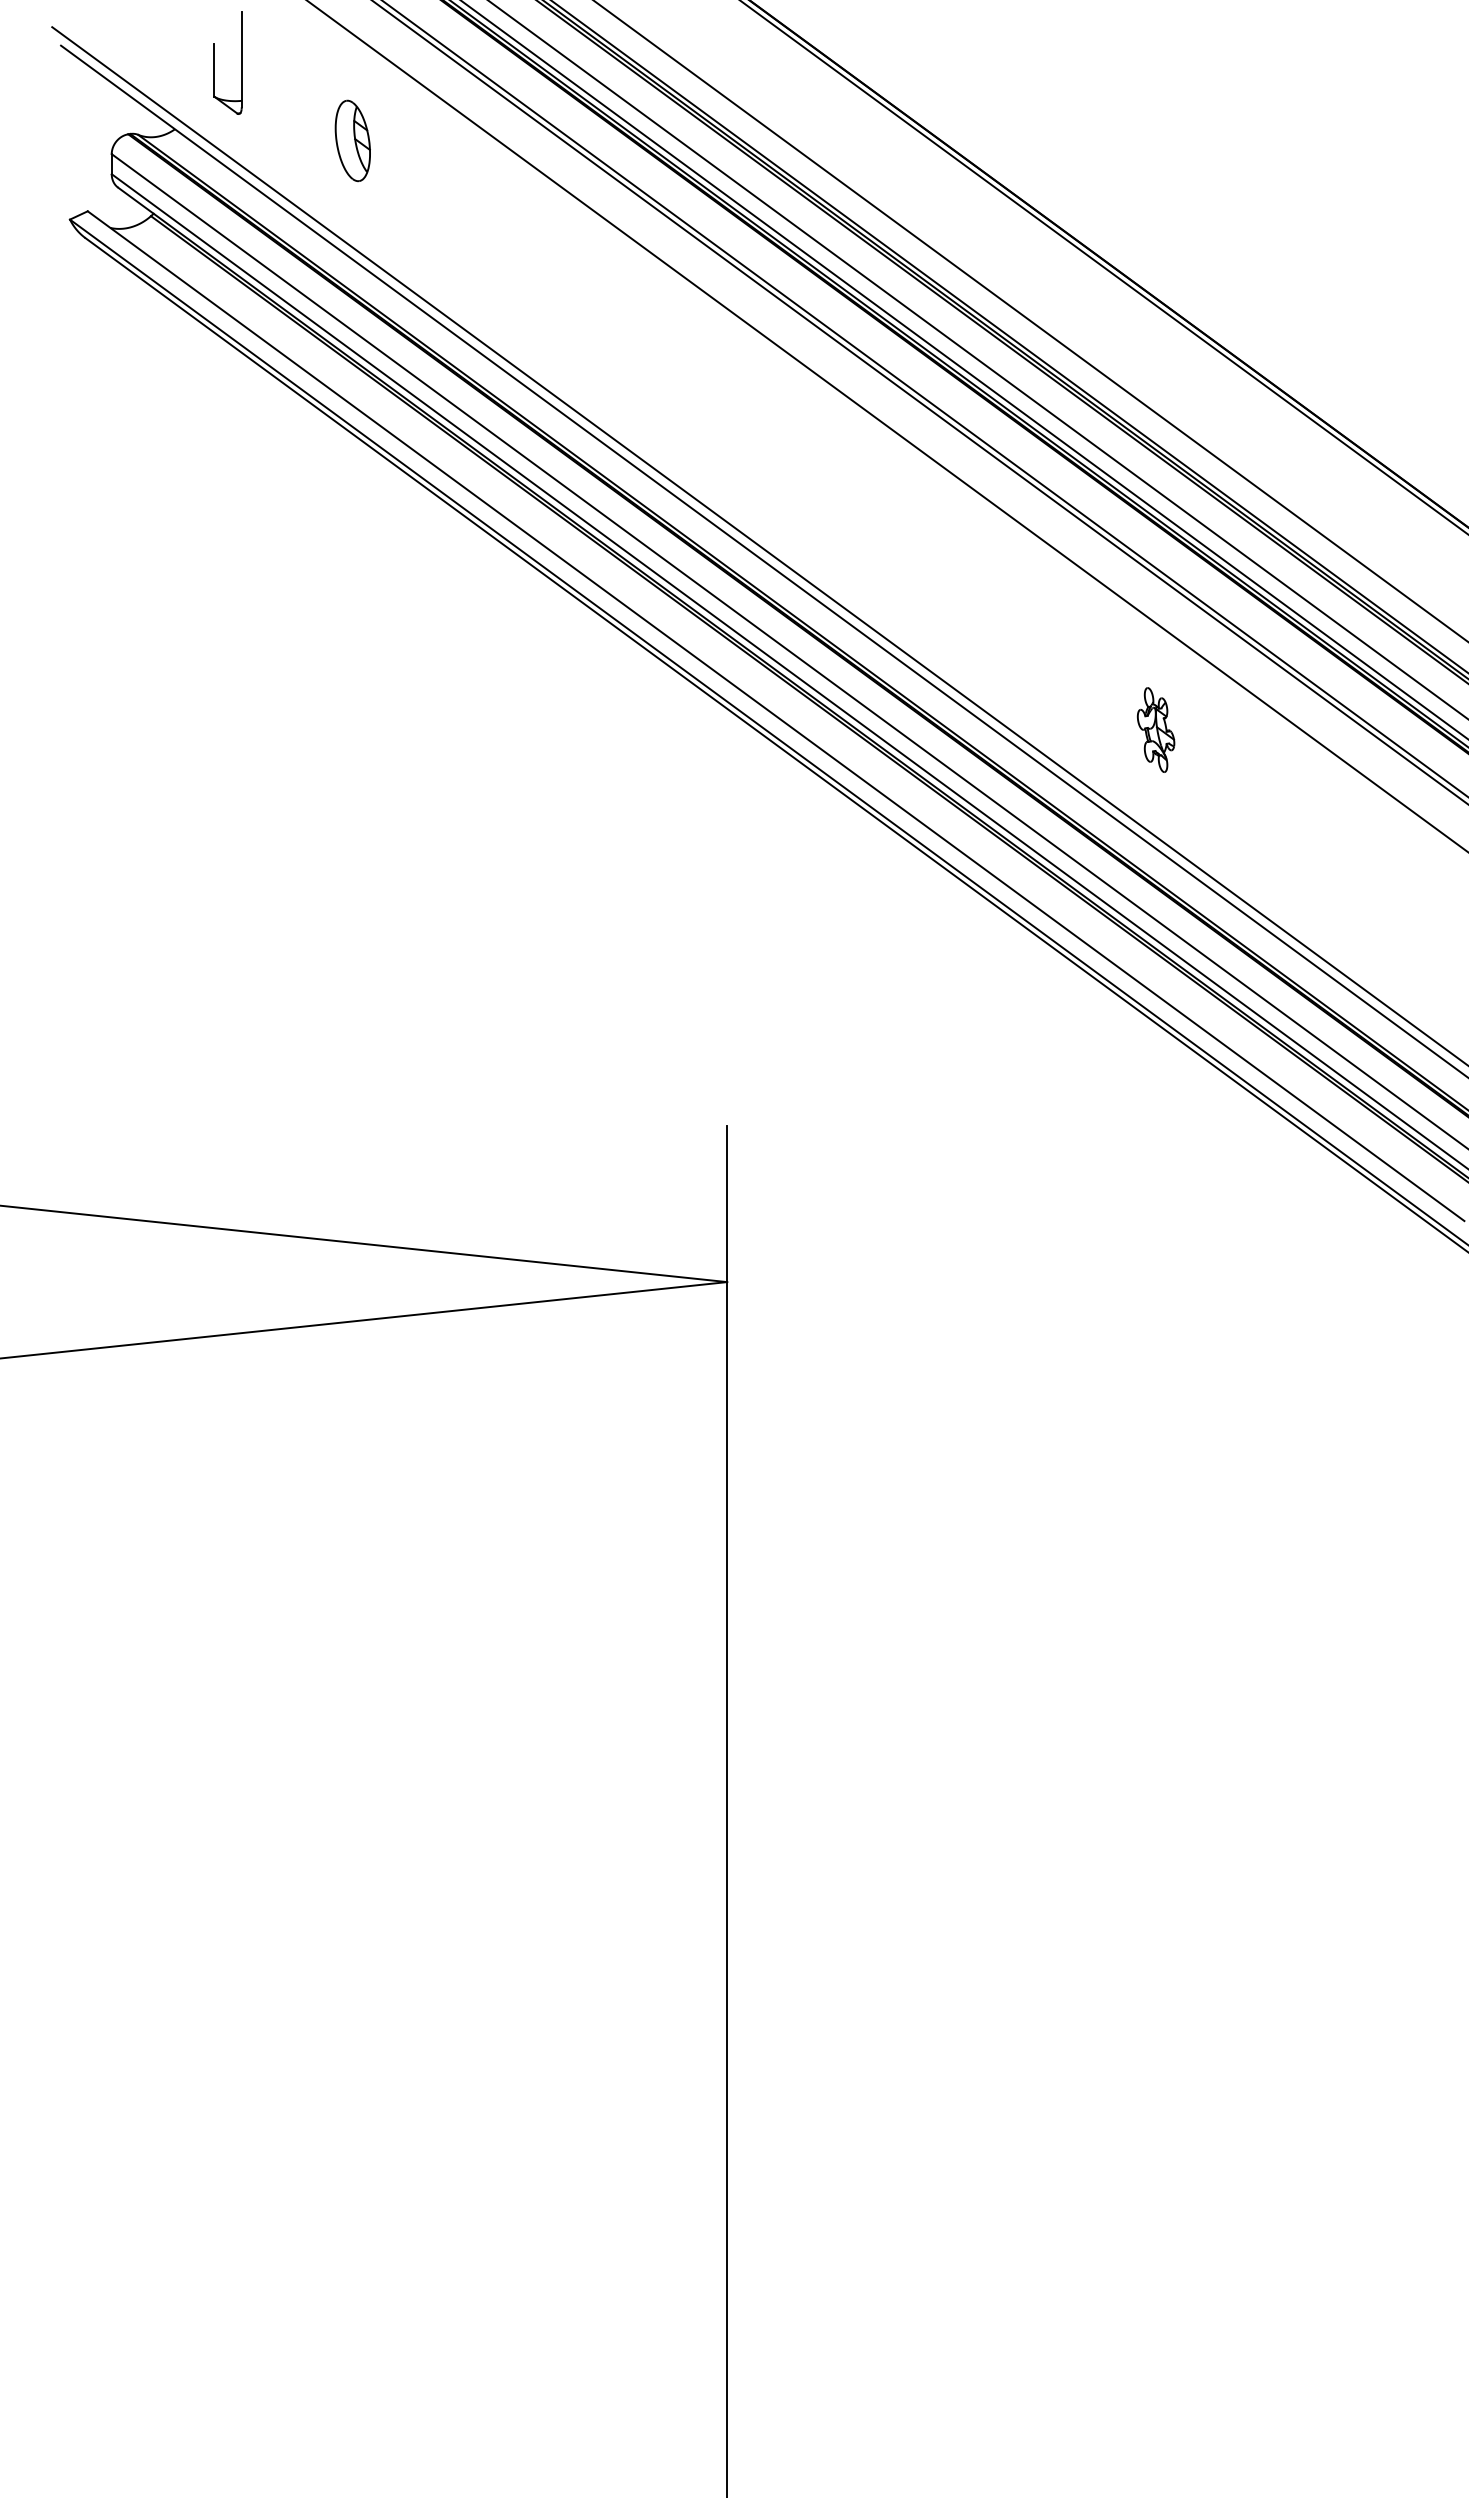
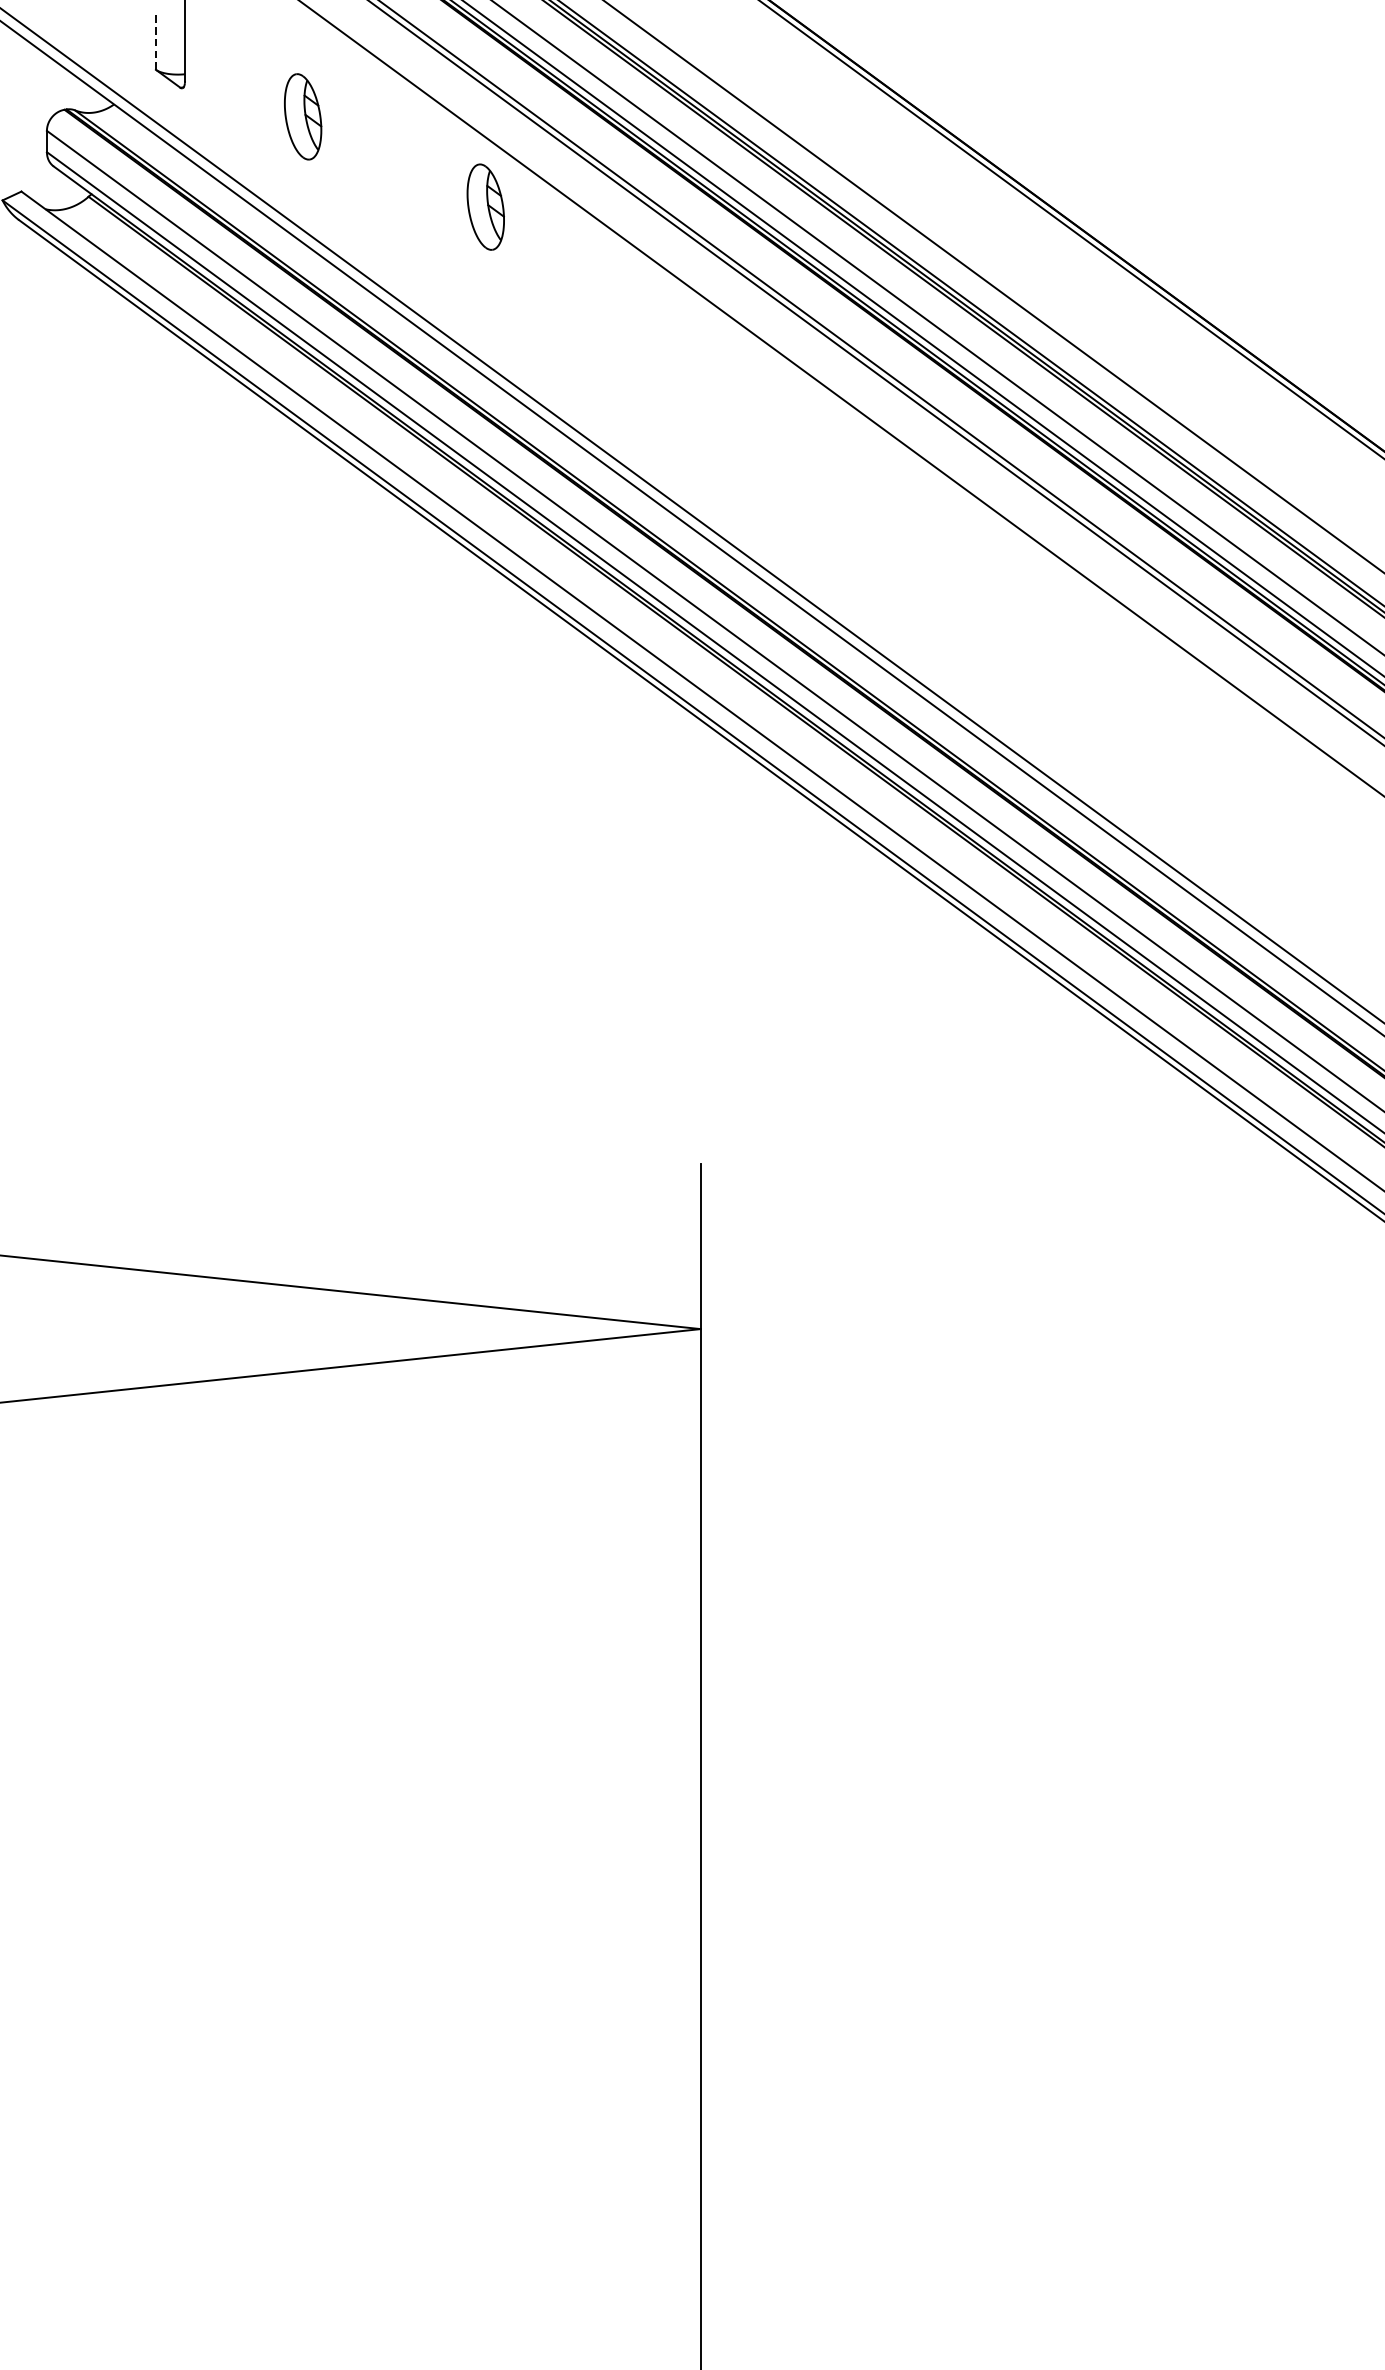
line: (214, 69) -> (156, 40), solid -> dashed
part: (524, 225) -> (485, 206), added
part: (1155, 729) -> (1155, 742), removed

